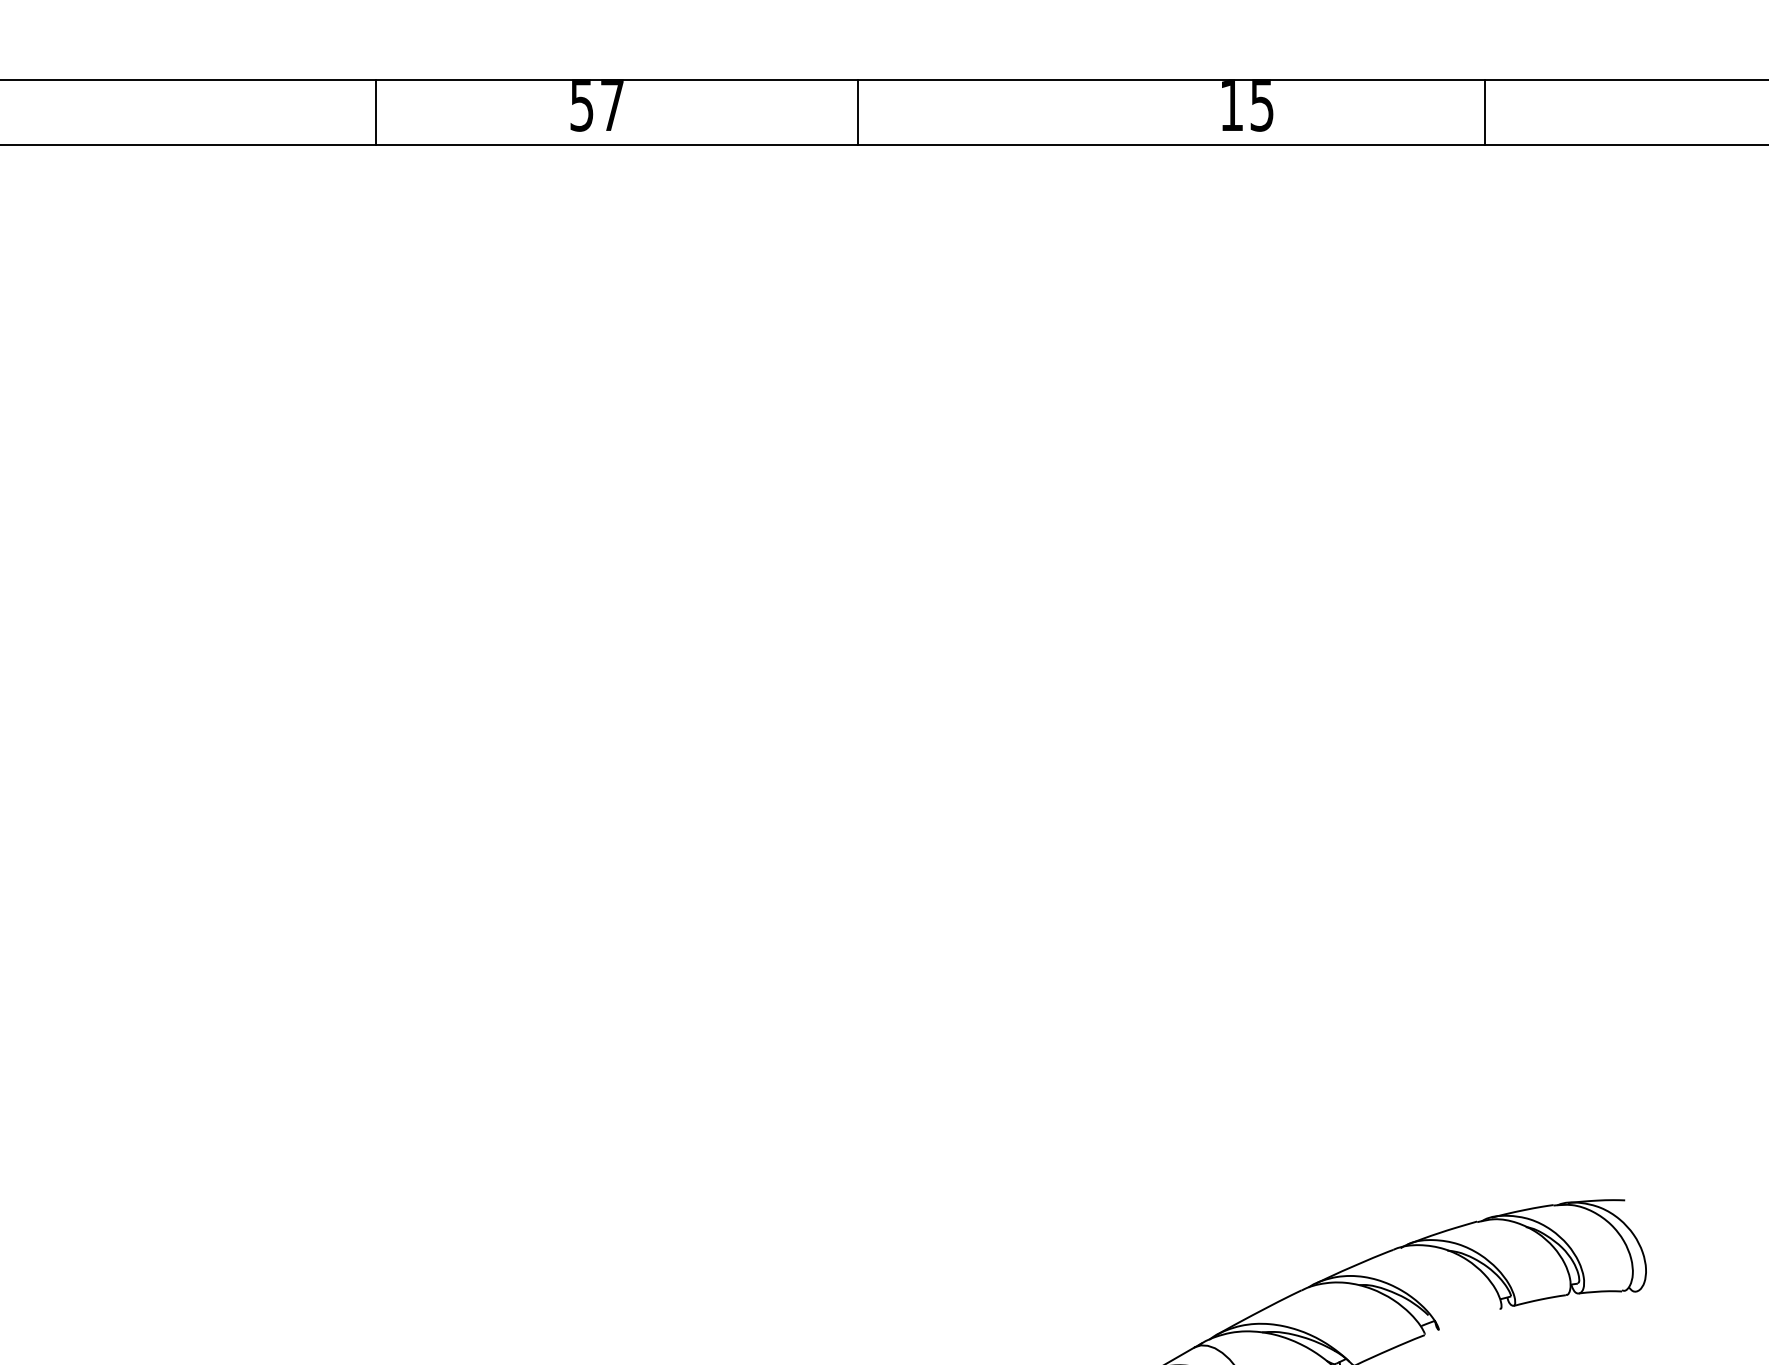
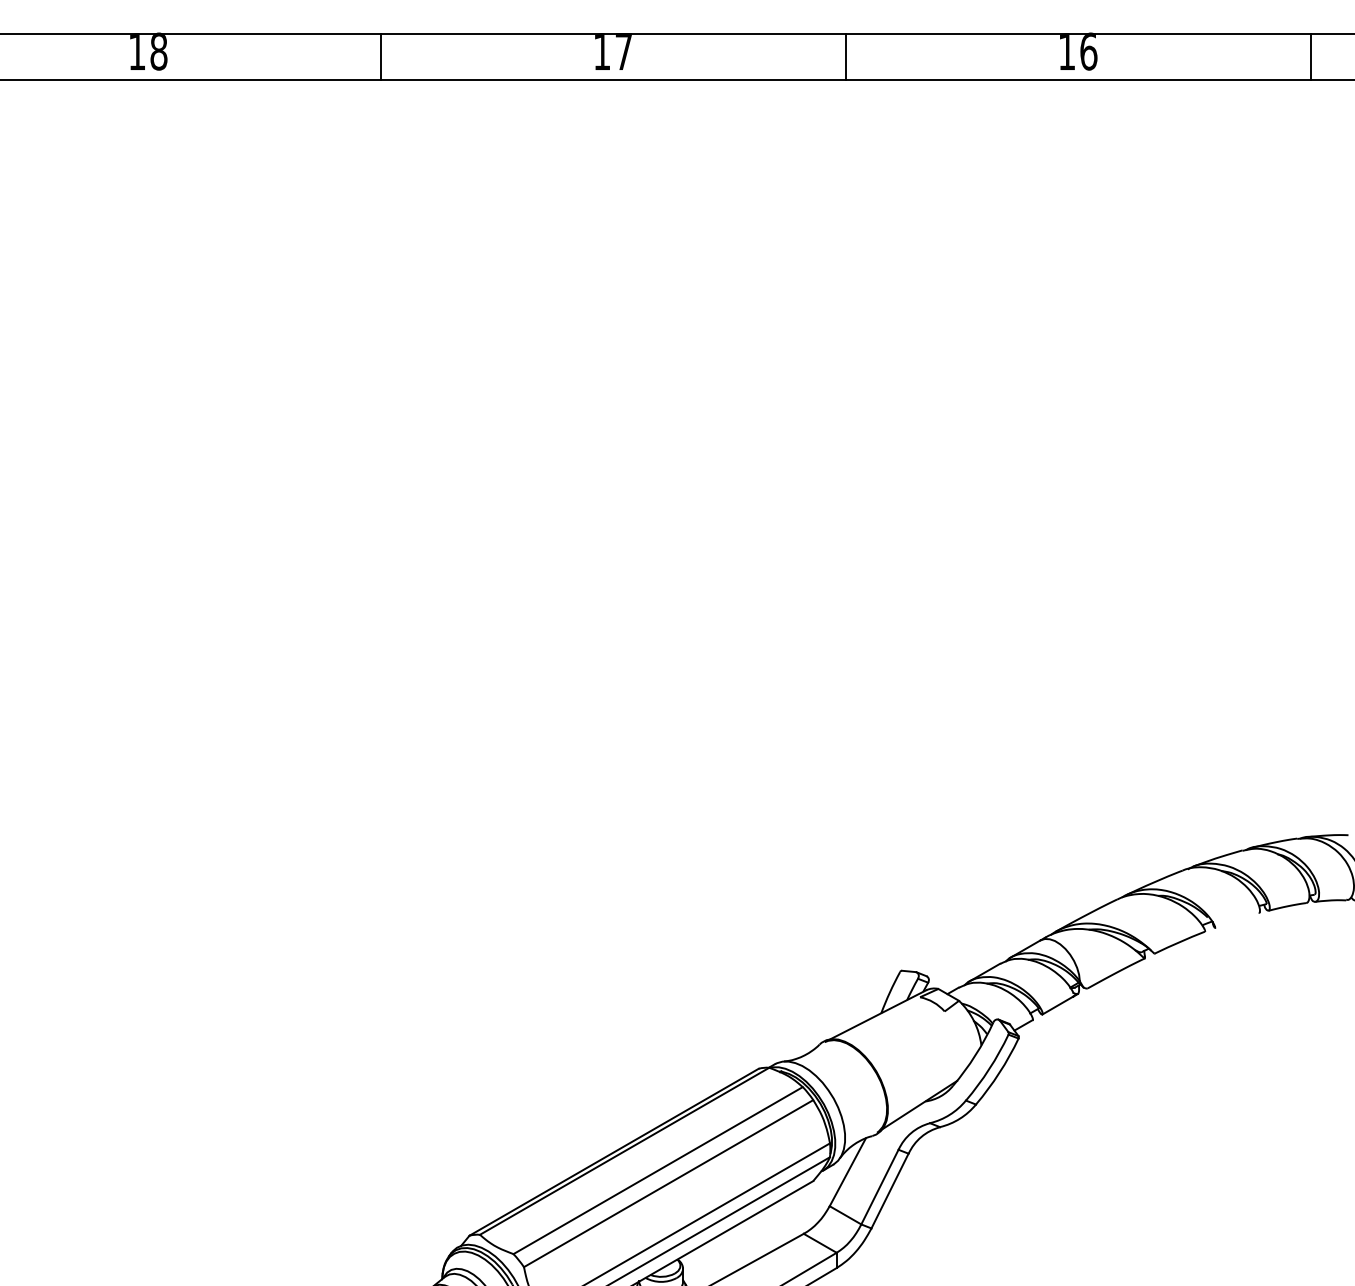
text: (1261, 104) -> (1088, 51), 15 -> 16
text: (582, 106) -> (602, 52), 57 -> 17
line: (375, 111) -> (381, 56), moved
line: (857, 111) -> (846, 56), moved
line: (1485, 111) -> (1311, 56), moved

